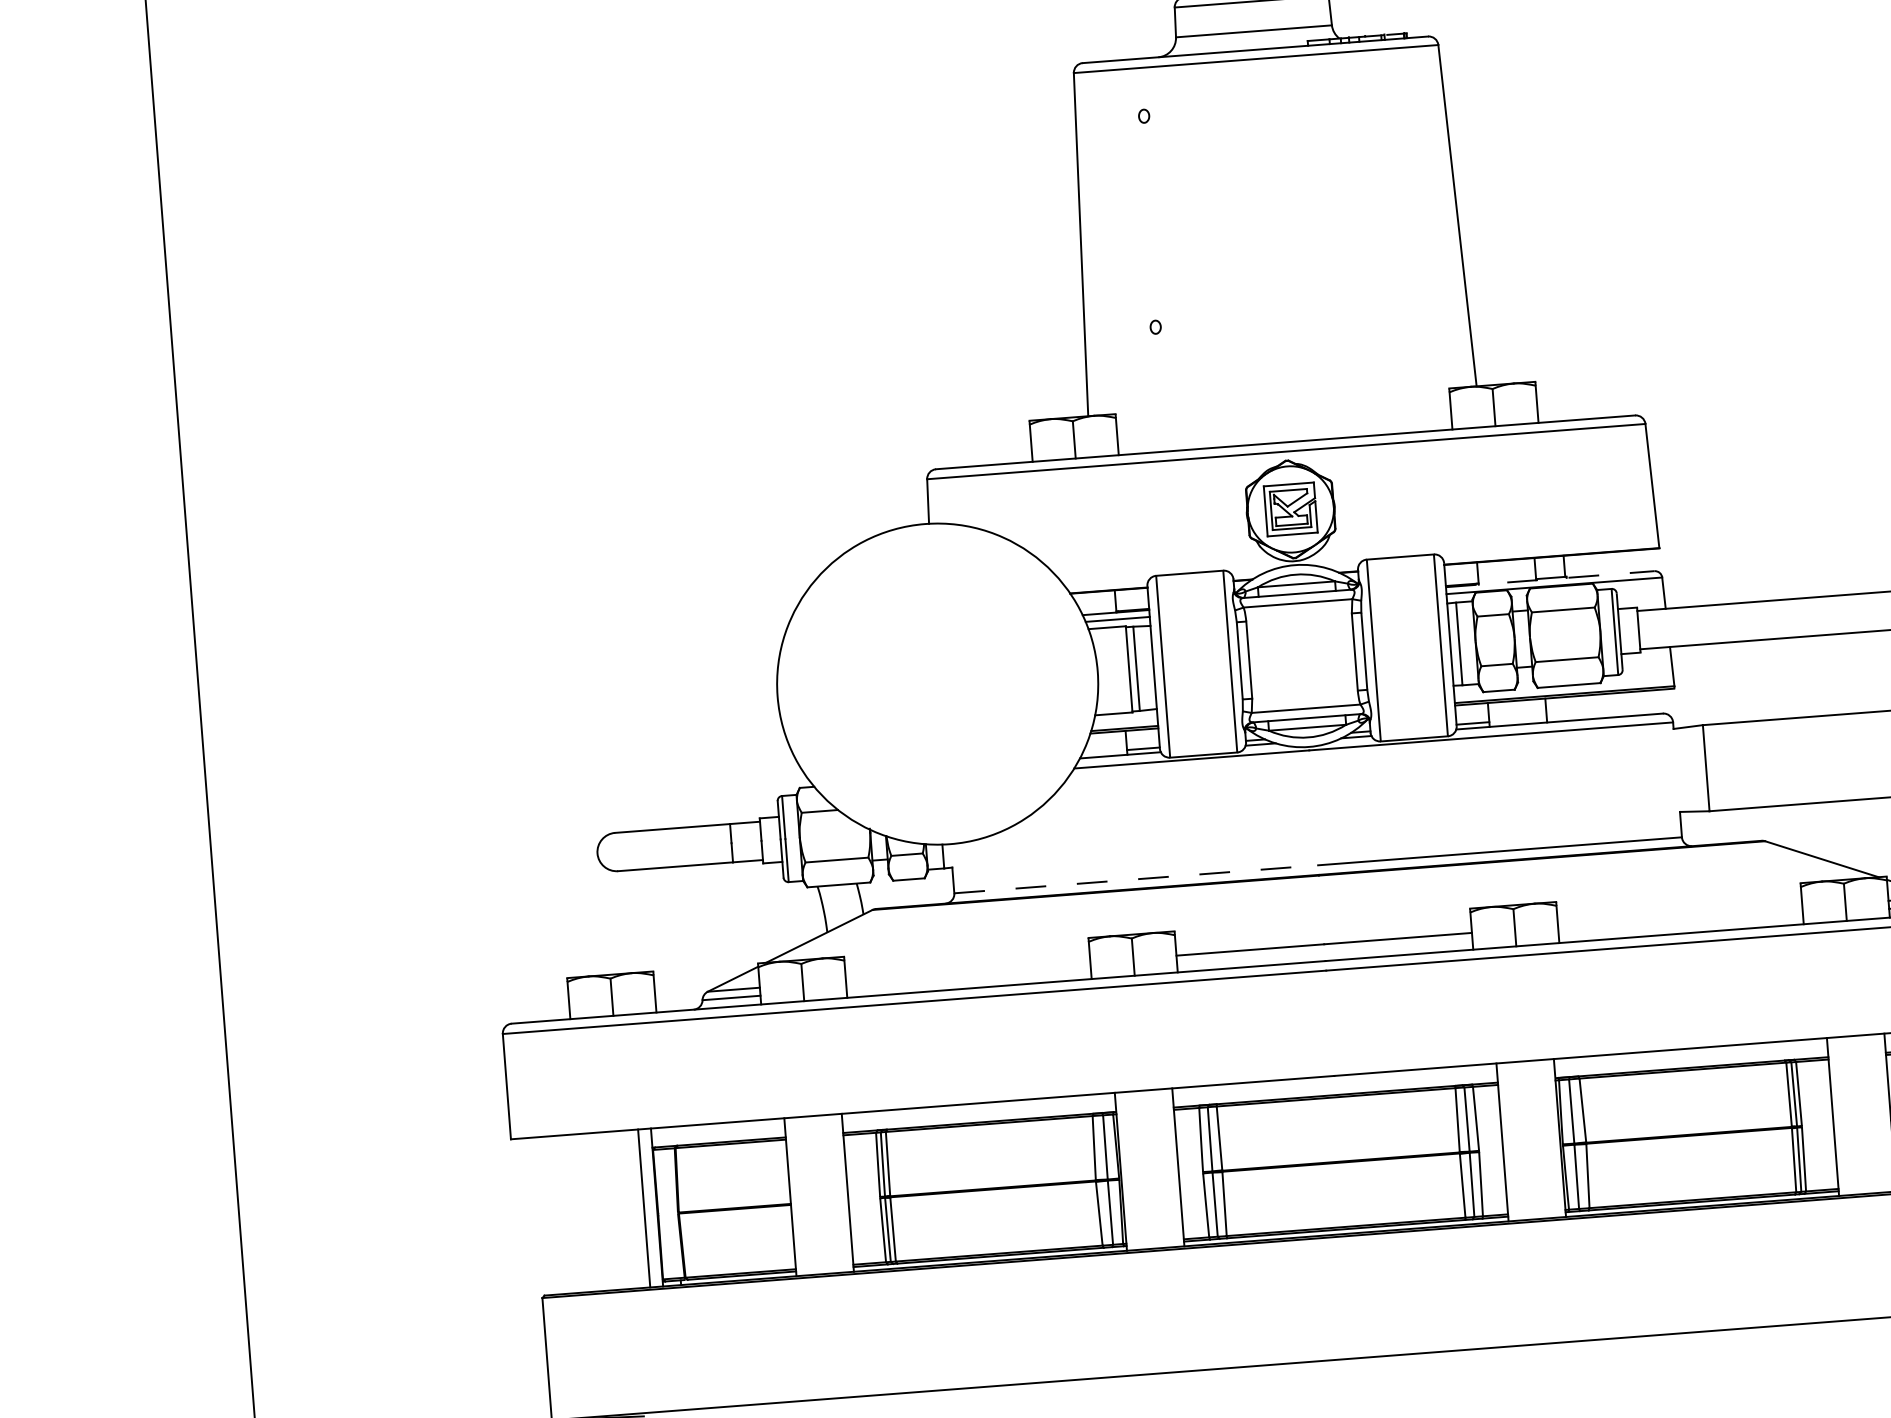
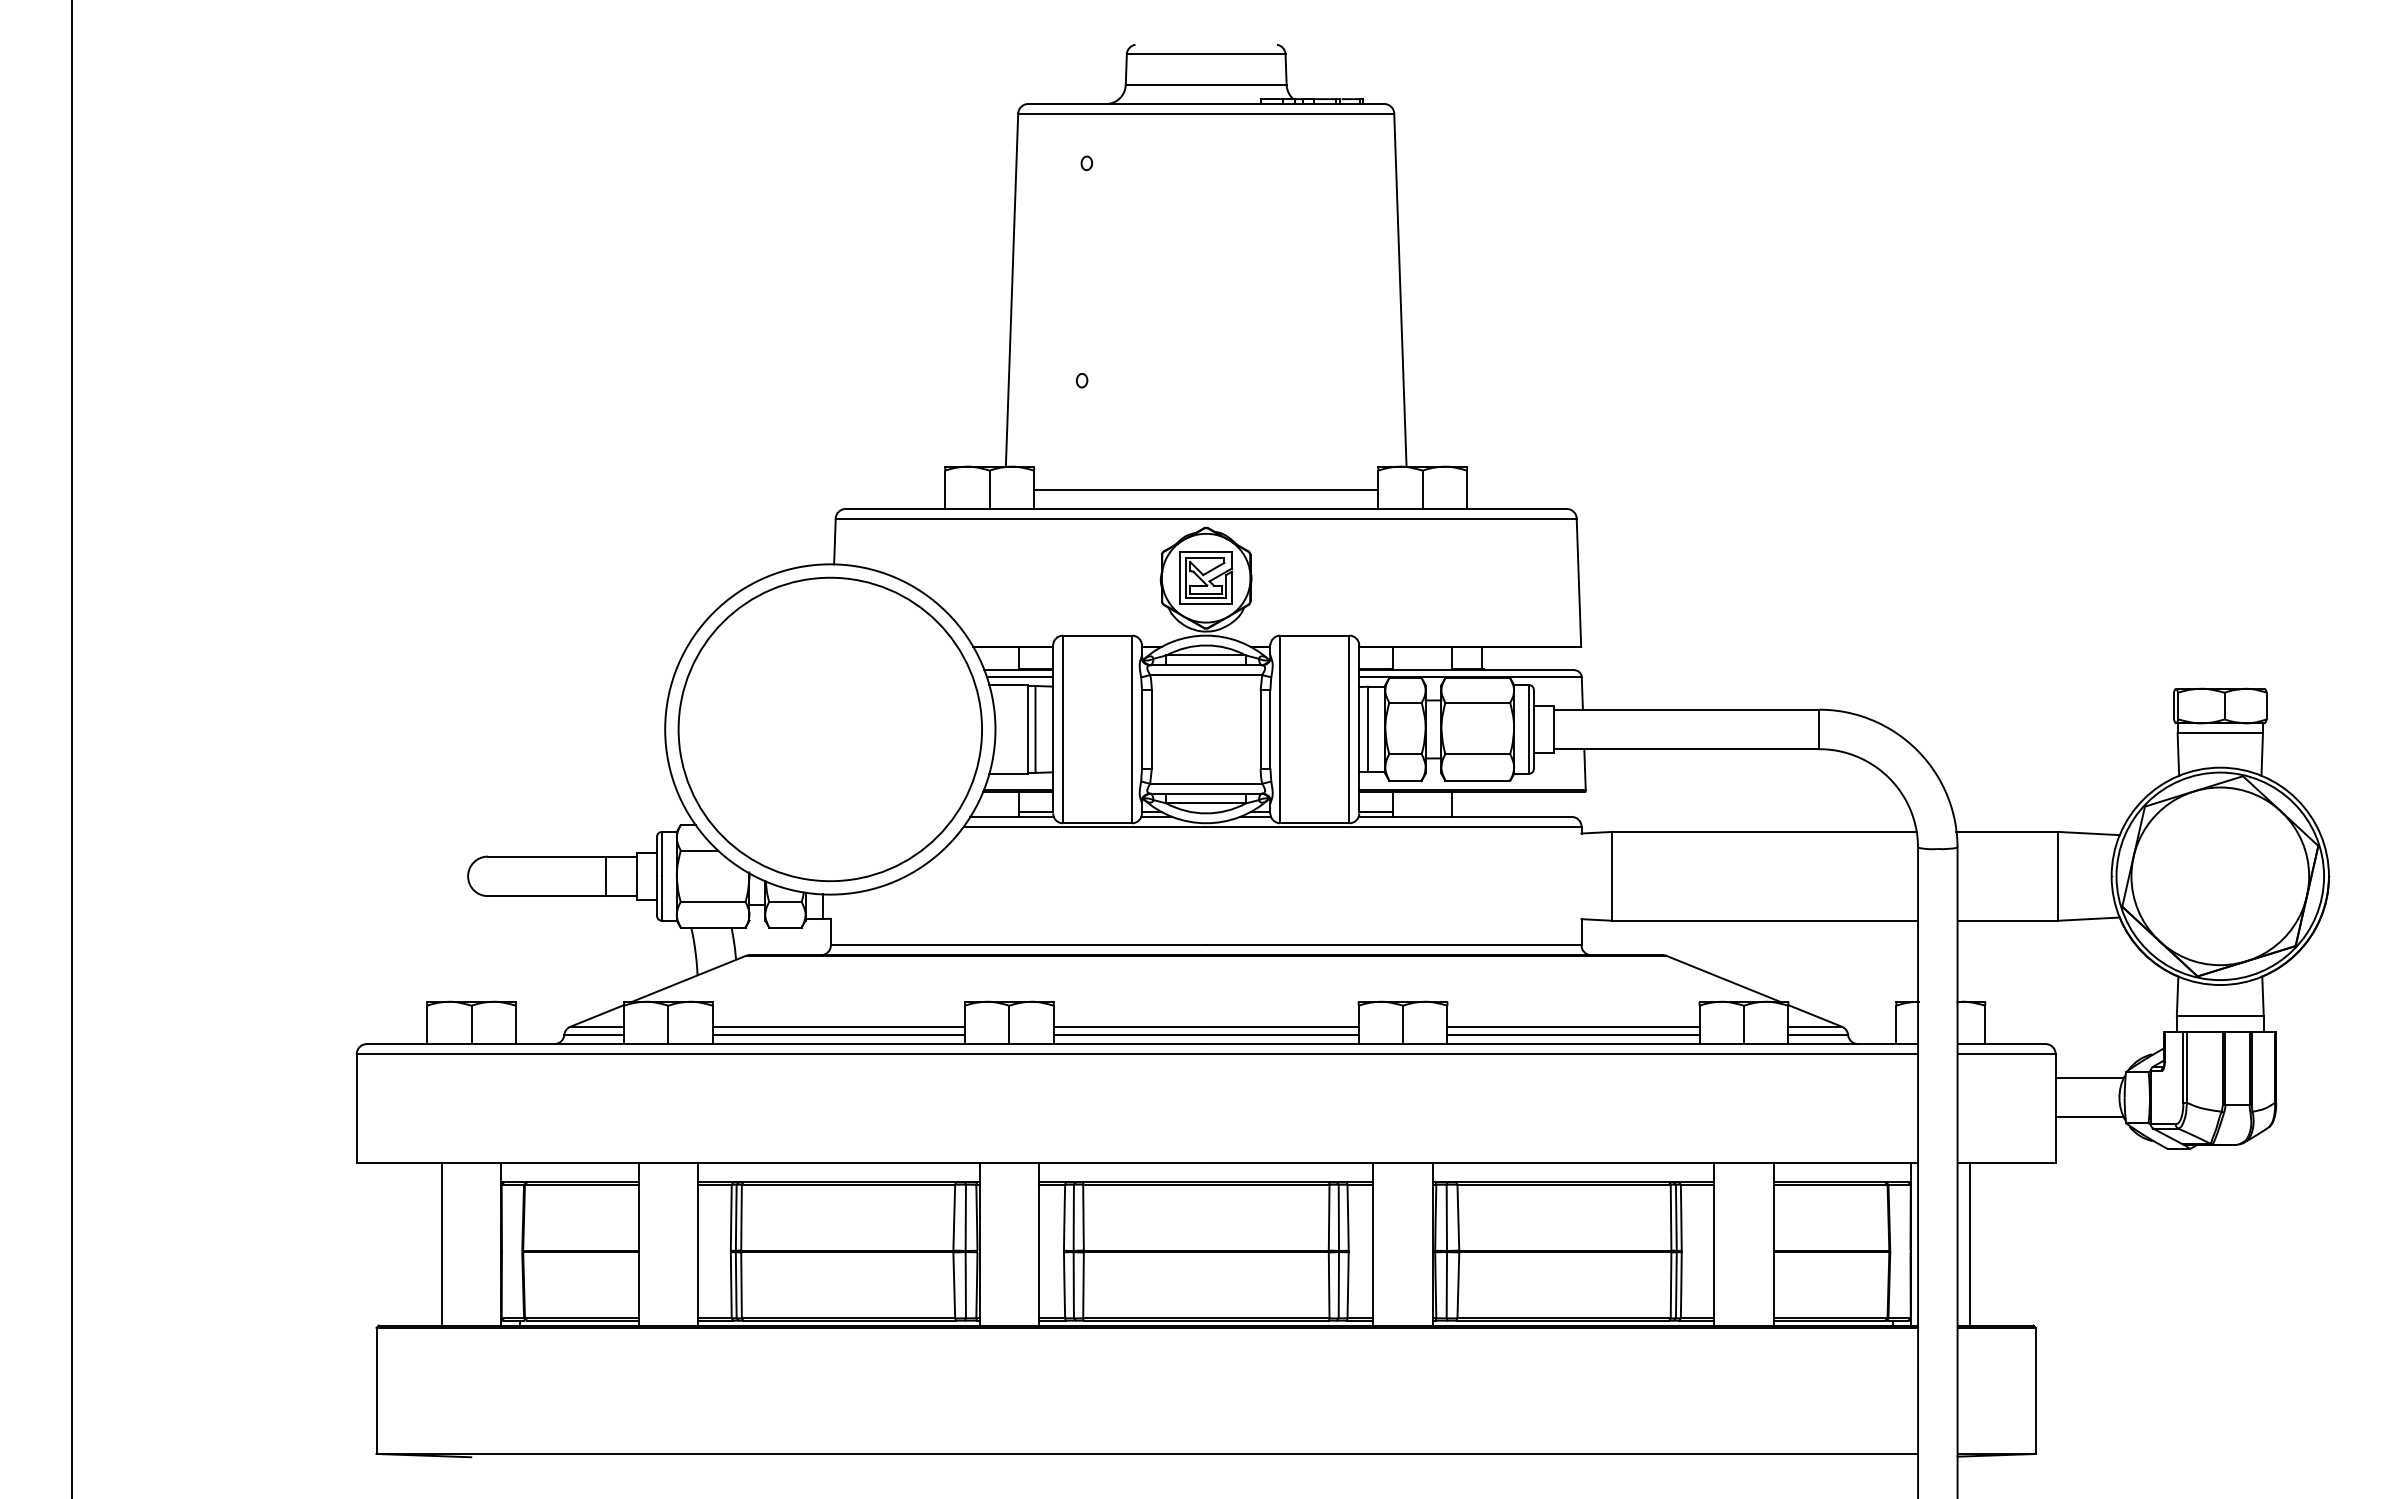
line: (1284, 423) -> (1206, 489), added
line: (1549, 579) -> (1466, 670), dashed -> solid
circle: (936, 684) -> (829, 729), added
line: (1136, 879) -> (1018, 945), dashed -> solid
line: (1680, 916) -> (1573, 1026), added
line: (1680, 925) -> (1573, 1035), added
line: (1324, 952) -> (1205, 1035), added
line: (967, 971) -> (838, 1026), added
line: (968, 980) -> (838, 1035), added
line: (643, 1207) -> (441, 1243), moved

